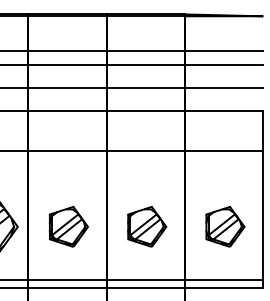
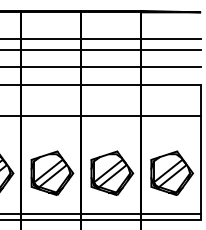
part: (68, 226) -> (52, 173), size x1.43
part: (147, 226) -> (112, 173), size x1.43
part: (225, 226) -> (172, 173), size x1.43

